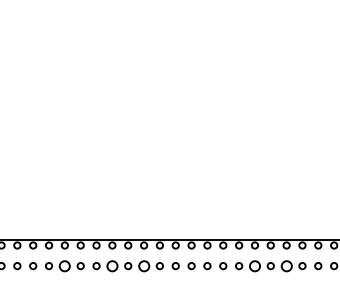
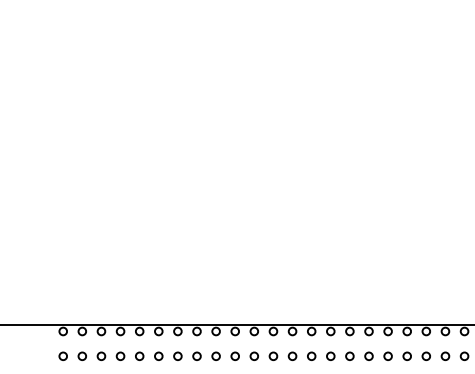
circle: (64, 265) -> (158, 355), size x0.62
circle: (111, 265) -> (215, 355), size x0.62
circle: (143, 265) -> (253, 355), size x0.62
circle: (254, 265) -> (387, 355), size x0.62
circle: (285, 265) -> (425, 355), size x0.62

